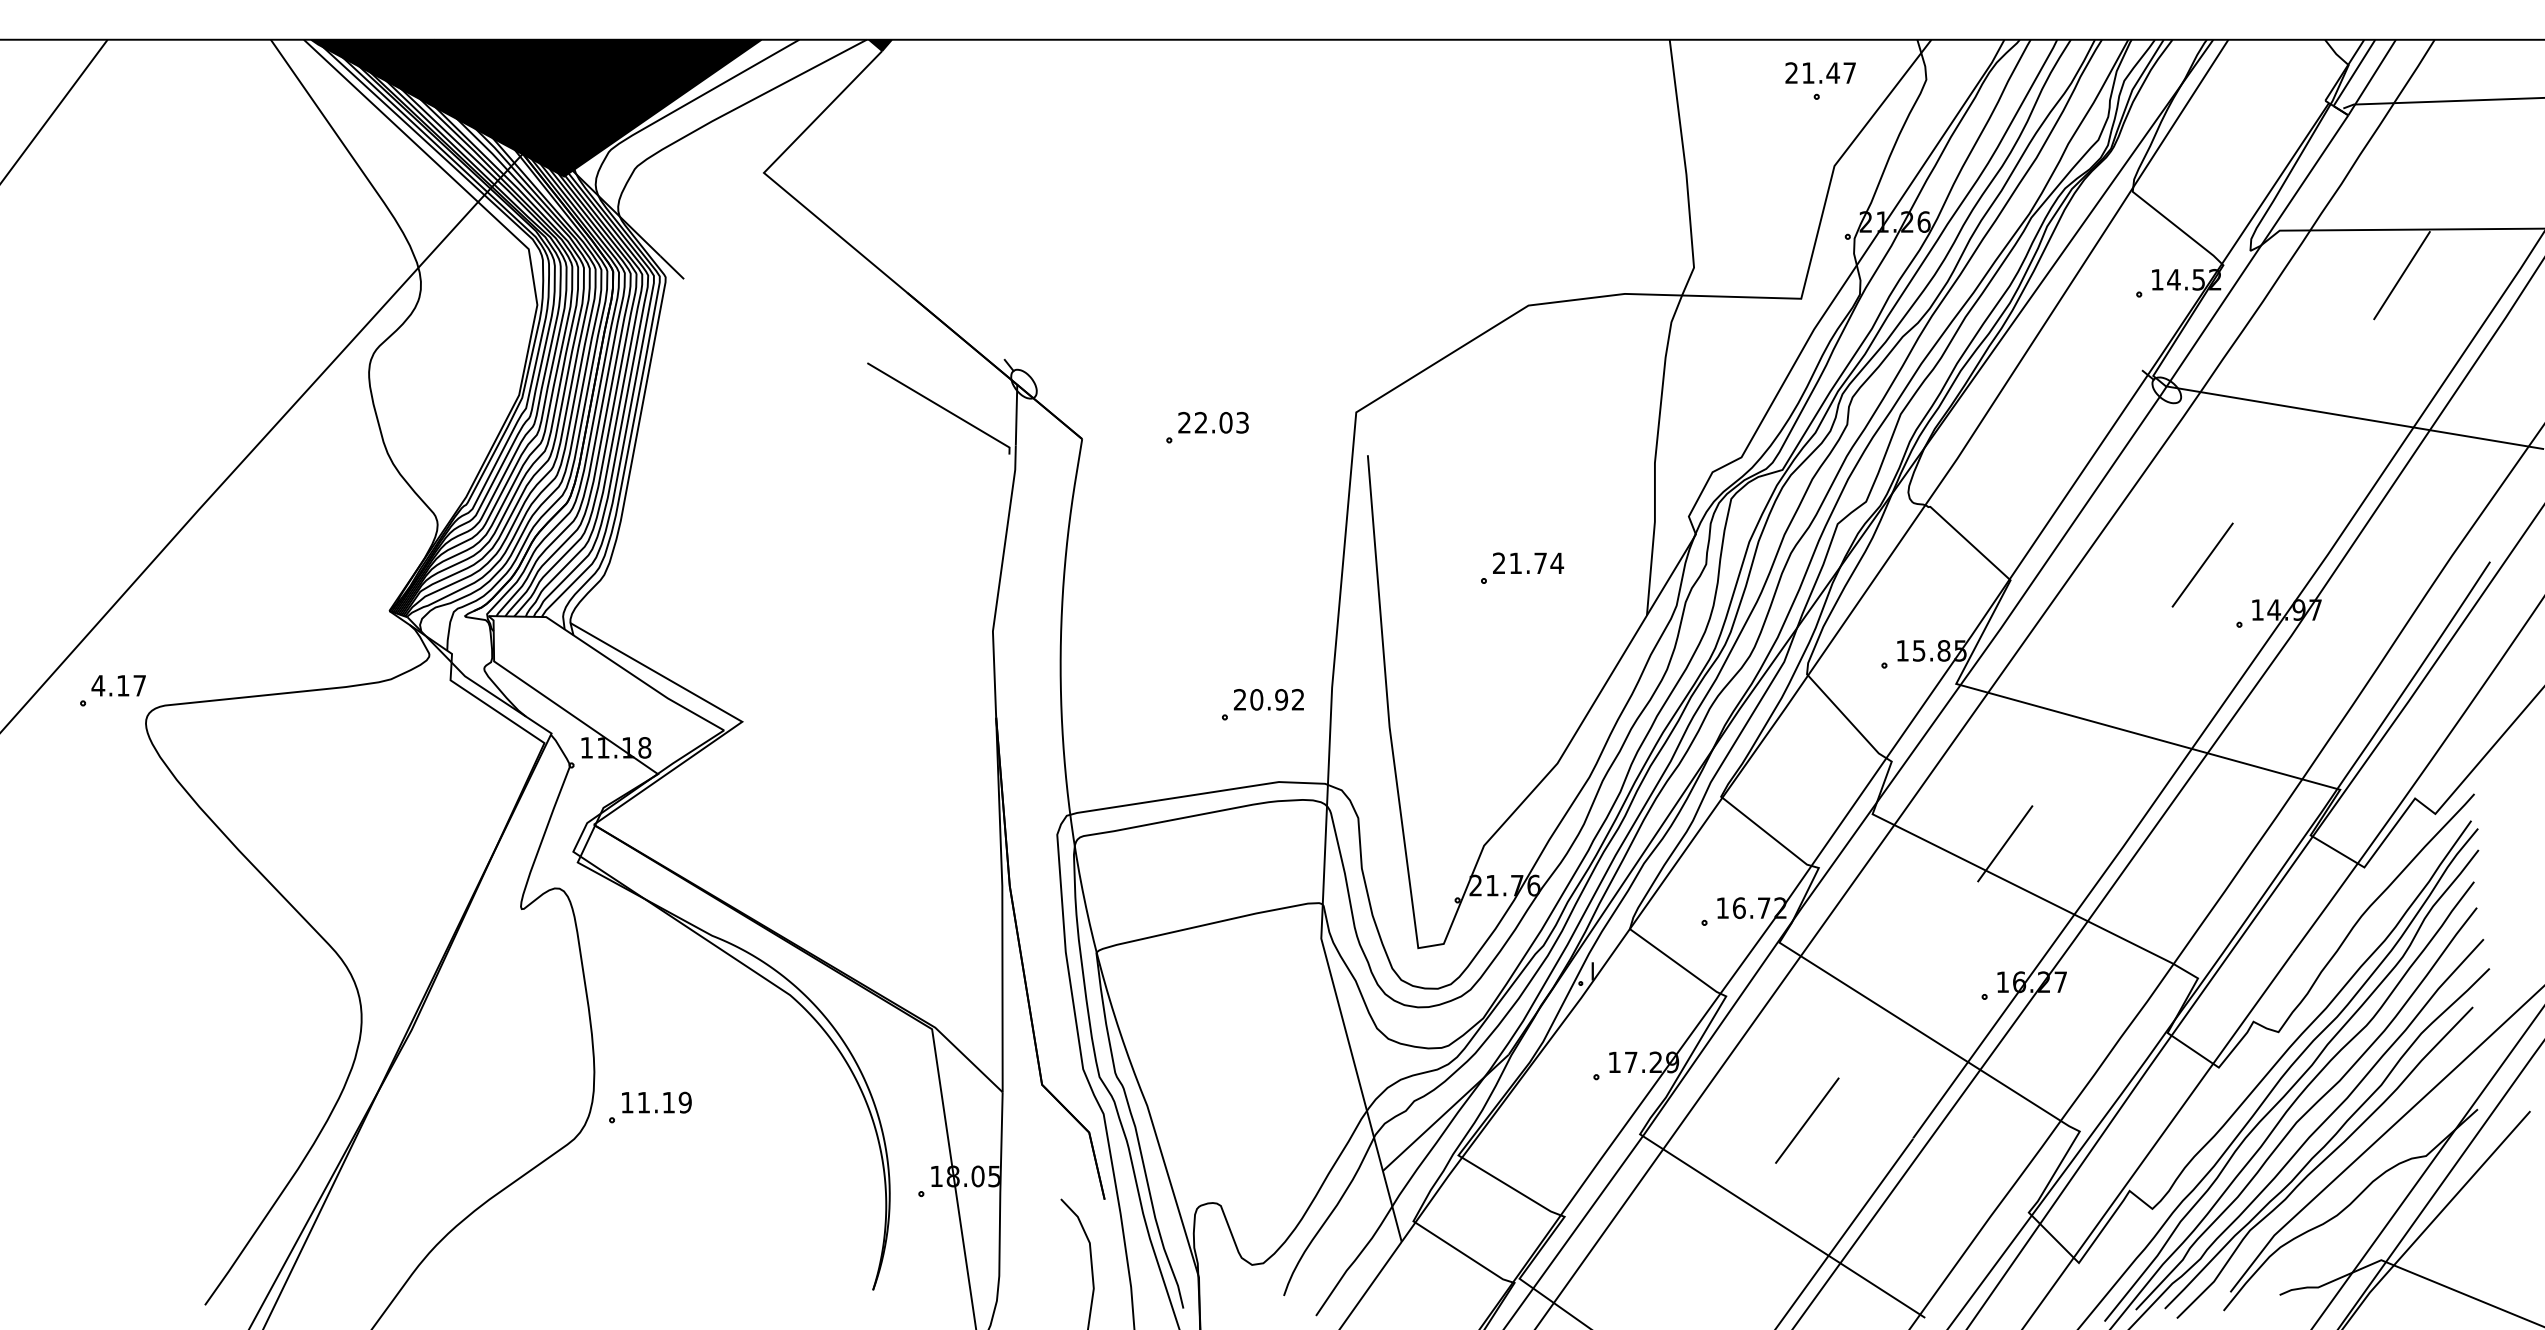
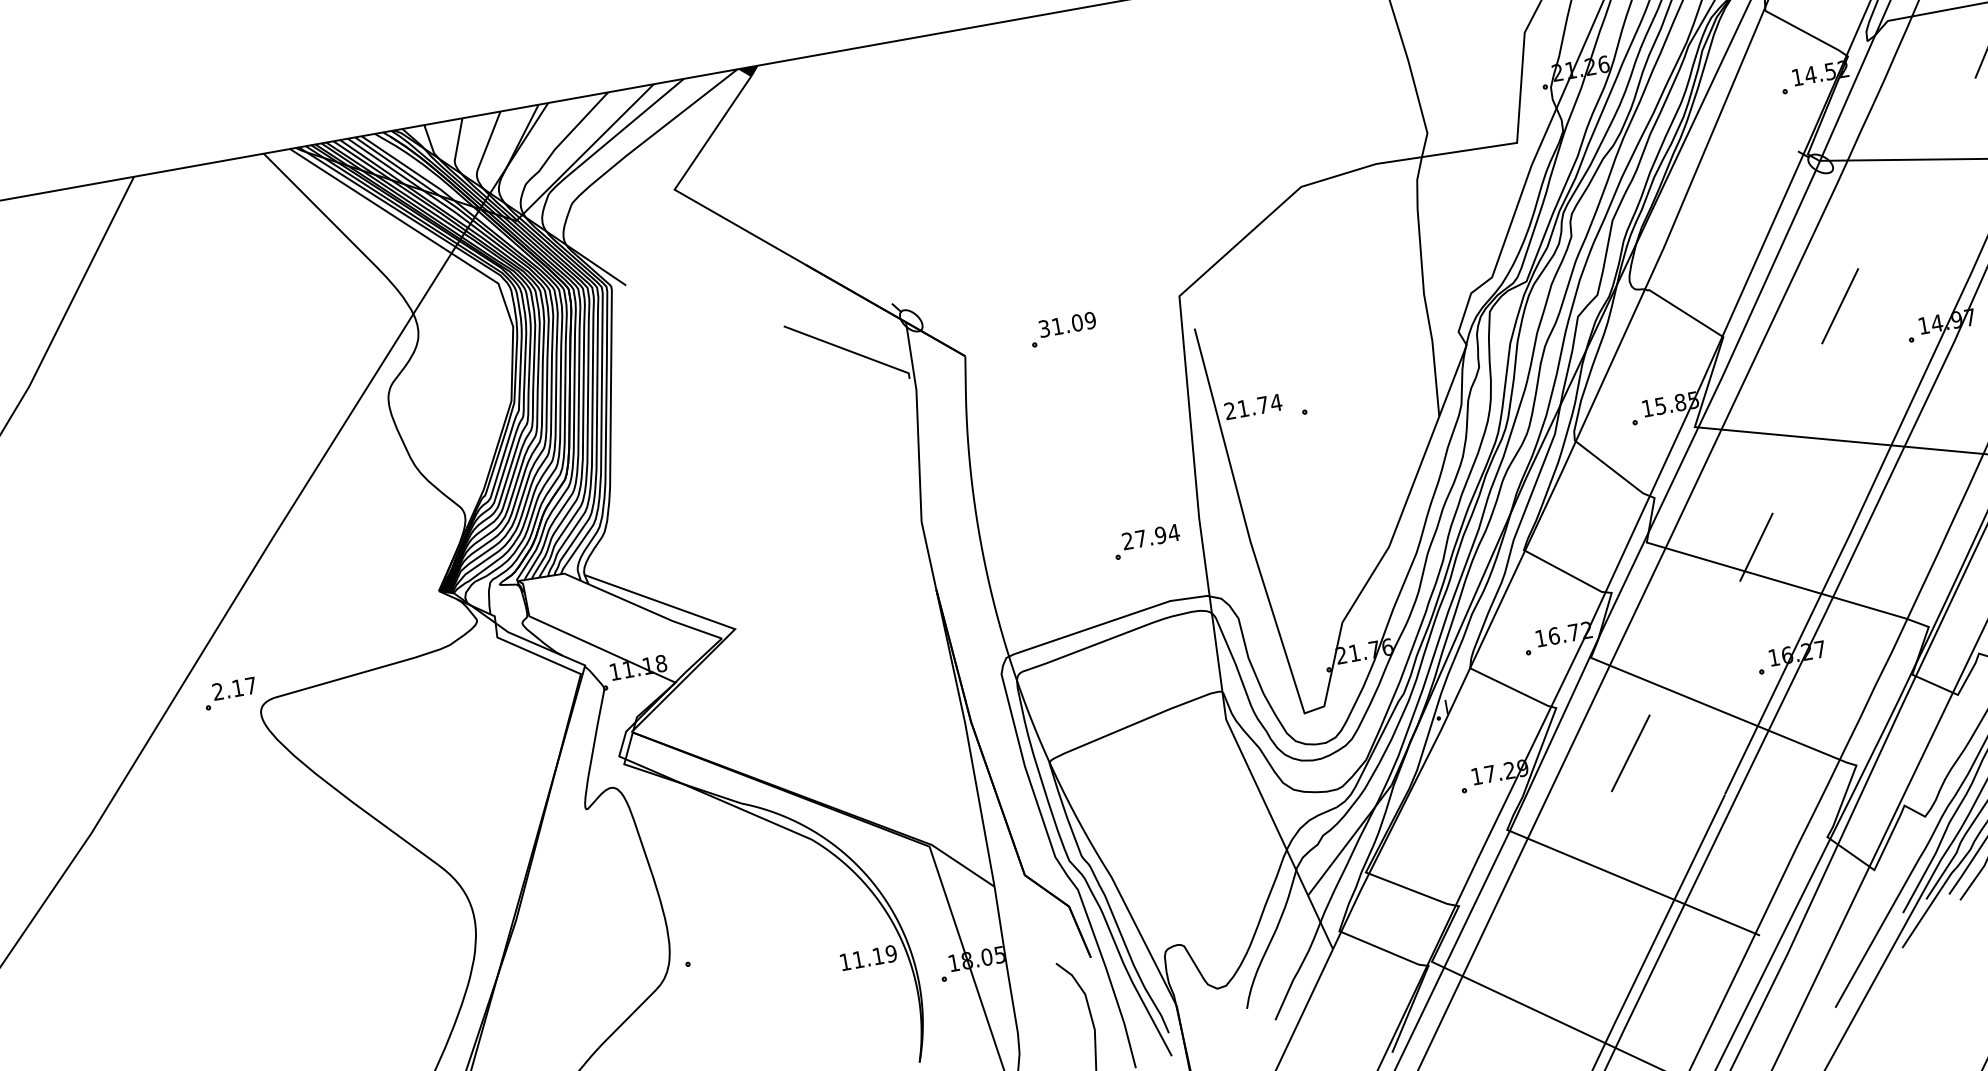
fill: (536, 107) -> (484, 169), removed
text: (1213, 422) -> (1067, 324), 22.03 -> 31.09
text: (1528, 562) -> (1253, 406), moved
line: (2202, 564) -> (1839, 305), moved
text: (98, 685) -> (218, 691), 4.17 -> 2.17
text: (1277, 699) -> (1157, 535), 20.92 -> 27.94
text: (656, 1102) -> (868, 957), moved
line: (1807, 1120) -> (1630, 753), moved

